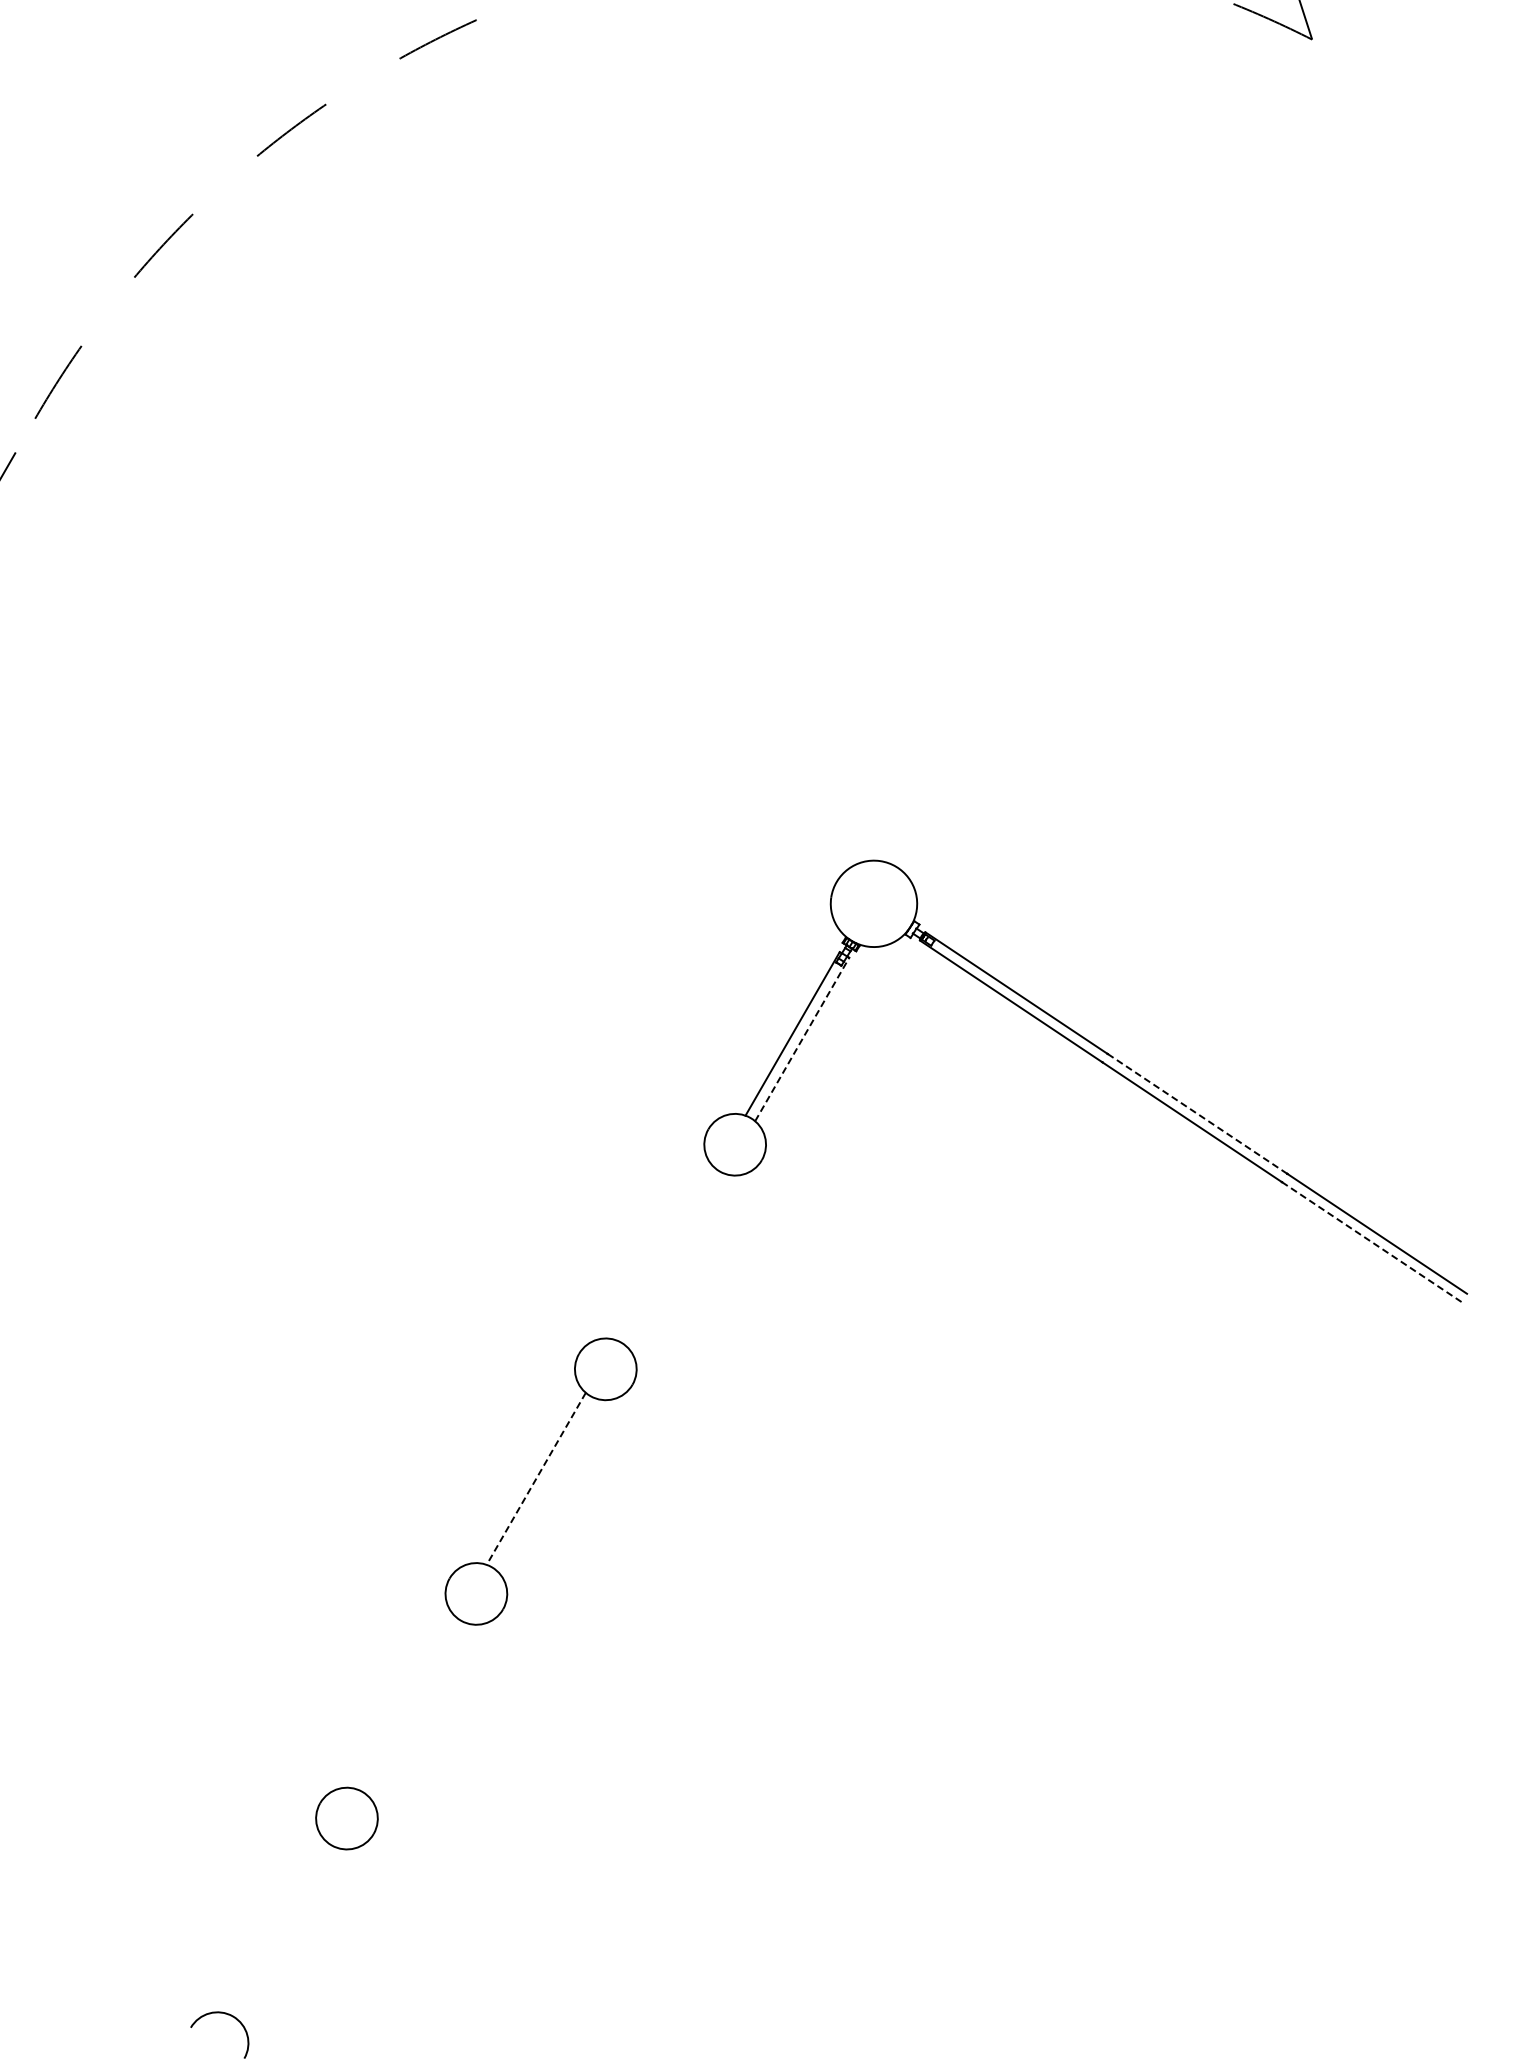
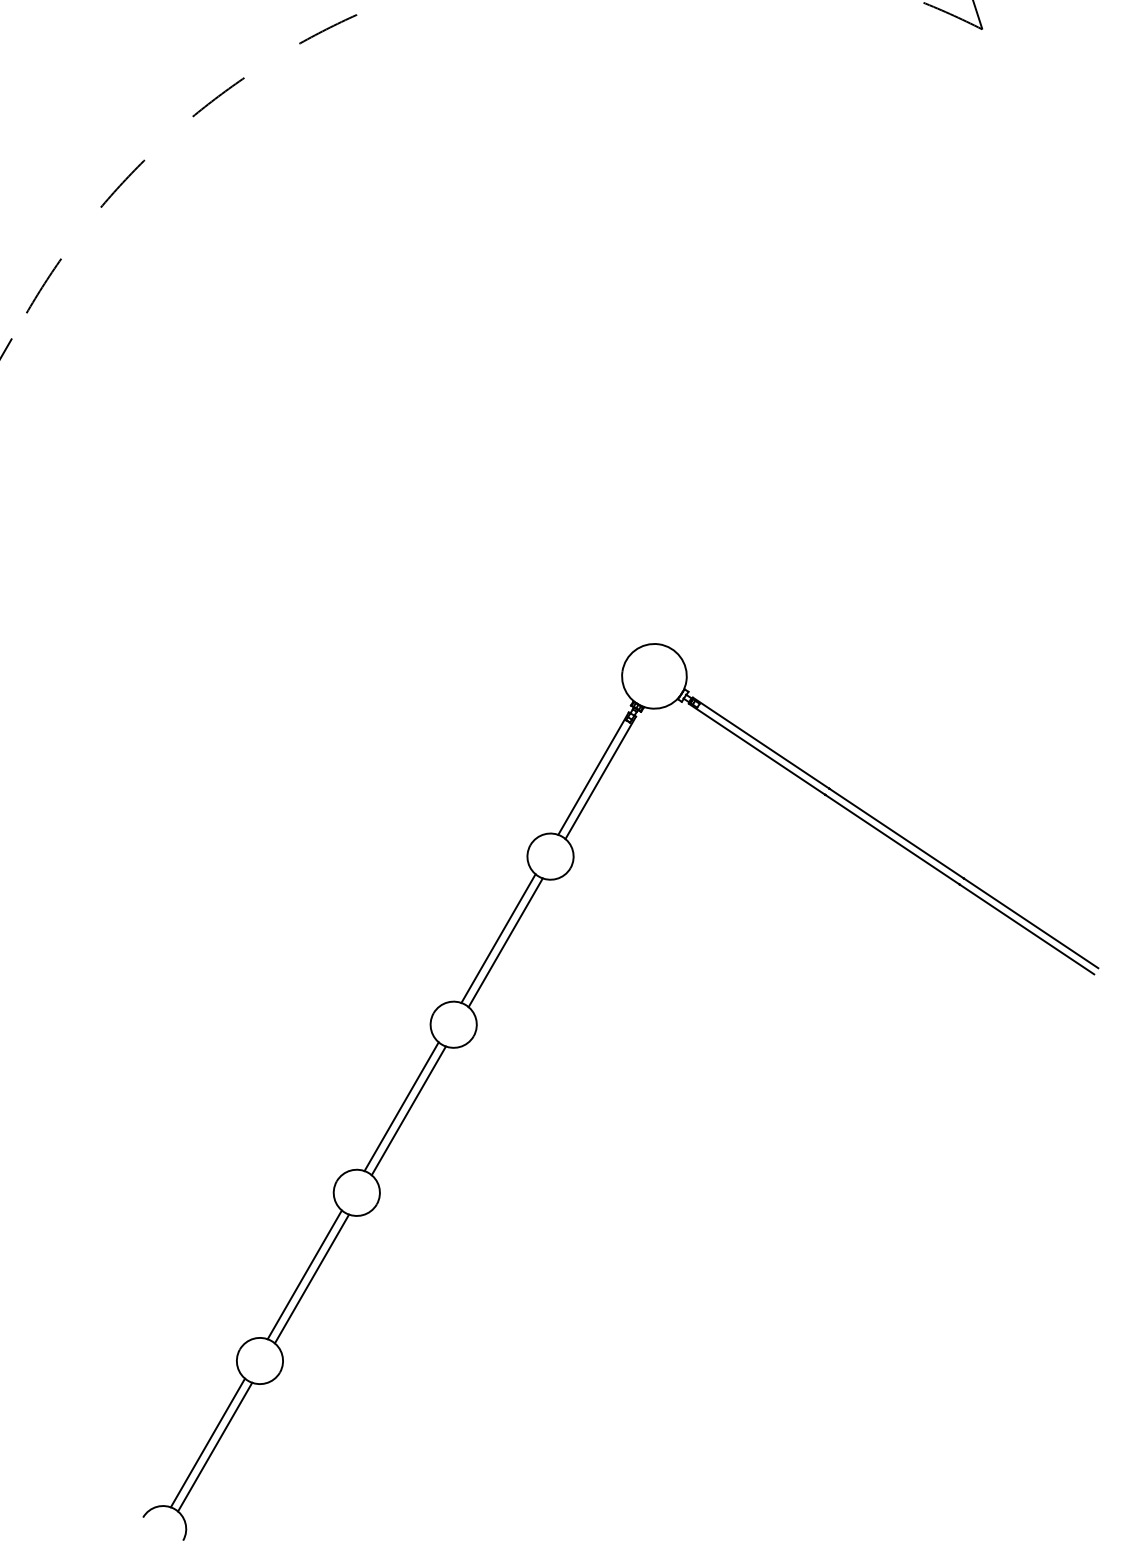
line: (802, 1039) -> (600, 777), dashed -> solid
line: (1197, 1113) -> (896, 833), dashed -> solid
line: (1372, 1242) -> (1027, 929), dashed -> solid
line: (665, 1254) -> (498, 938), added
line: (674, 1259) -> (505, 942), added
line: (536, 1479) -> (401, 1107), dashed -> solid
line: (545, 1484) -> (408, 1110), added
line: (406, 1703) -> (304, 1274), added
line: (416, 1709) -> (312, 1279), added
line: (277, 1928) -> (207, 1443), added
line: (286, 1933) -> (214, 1447), added

